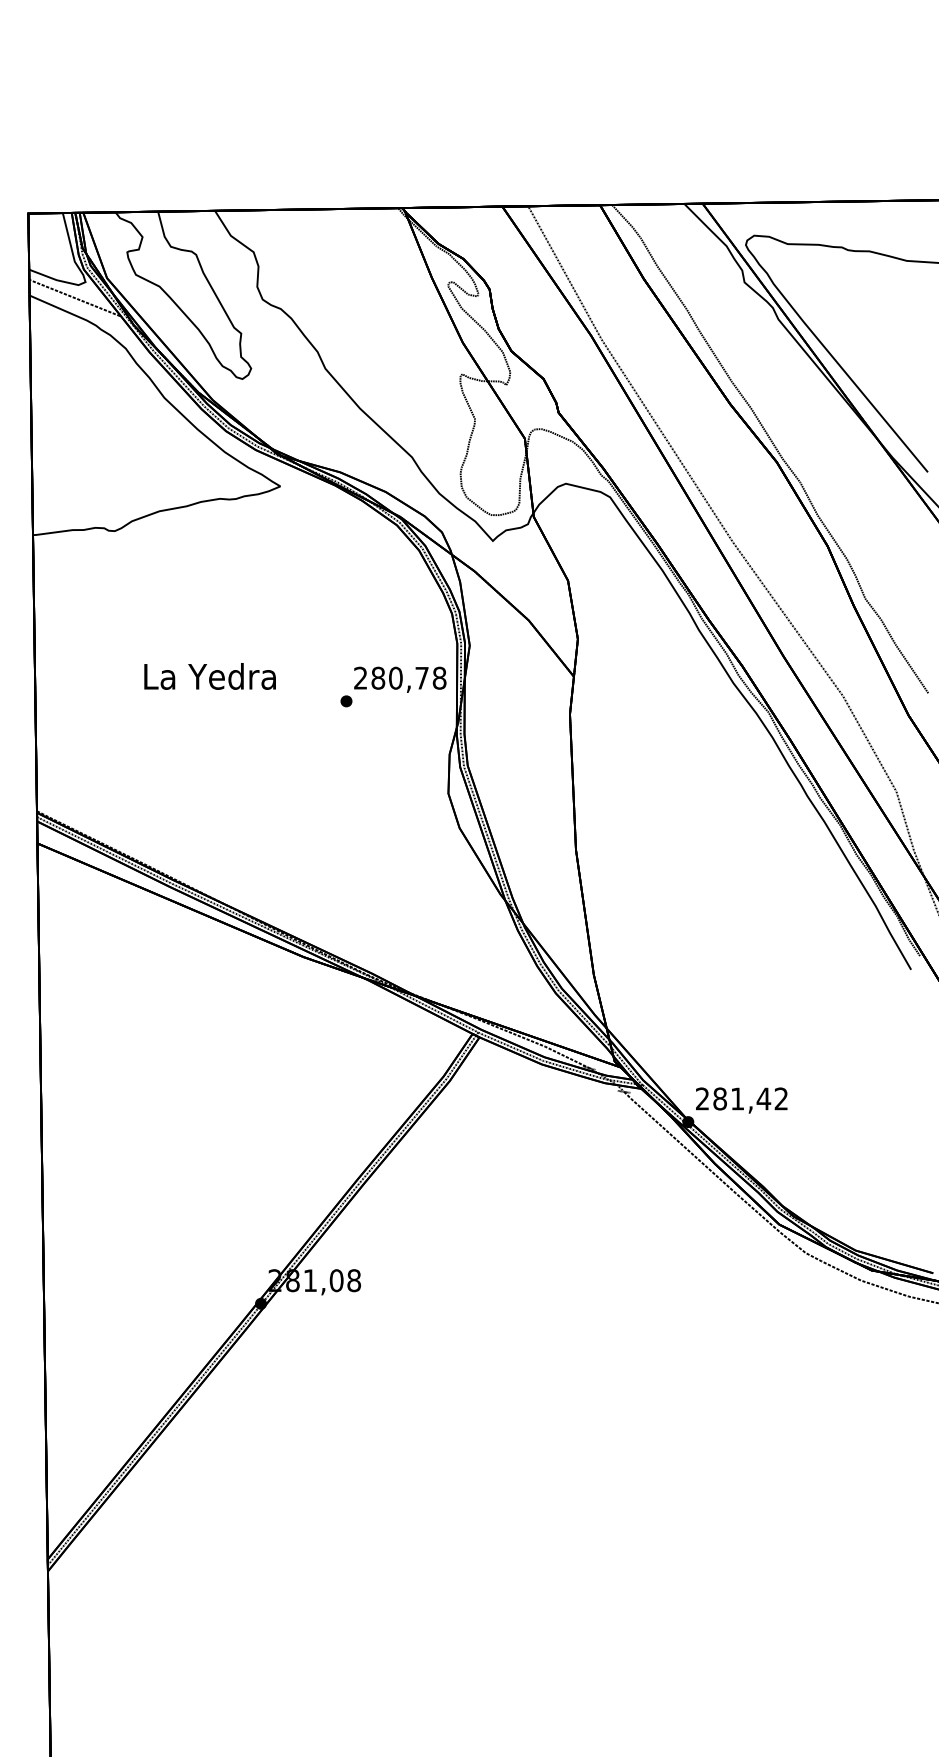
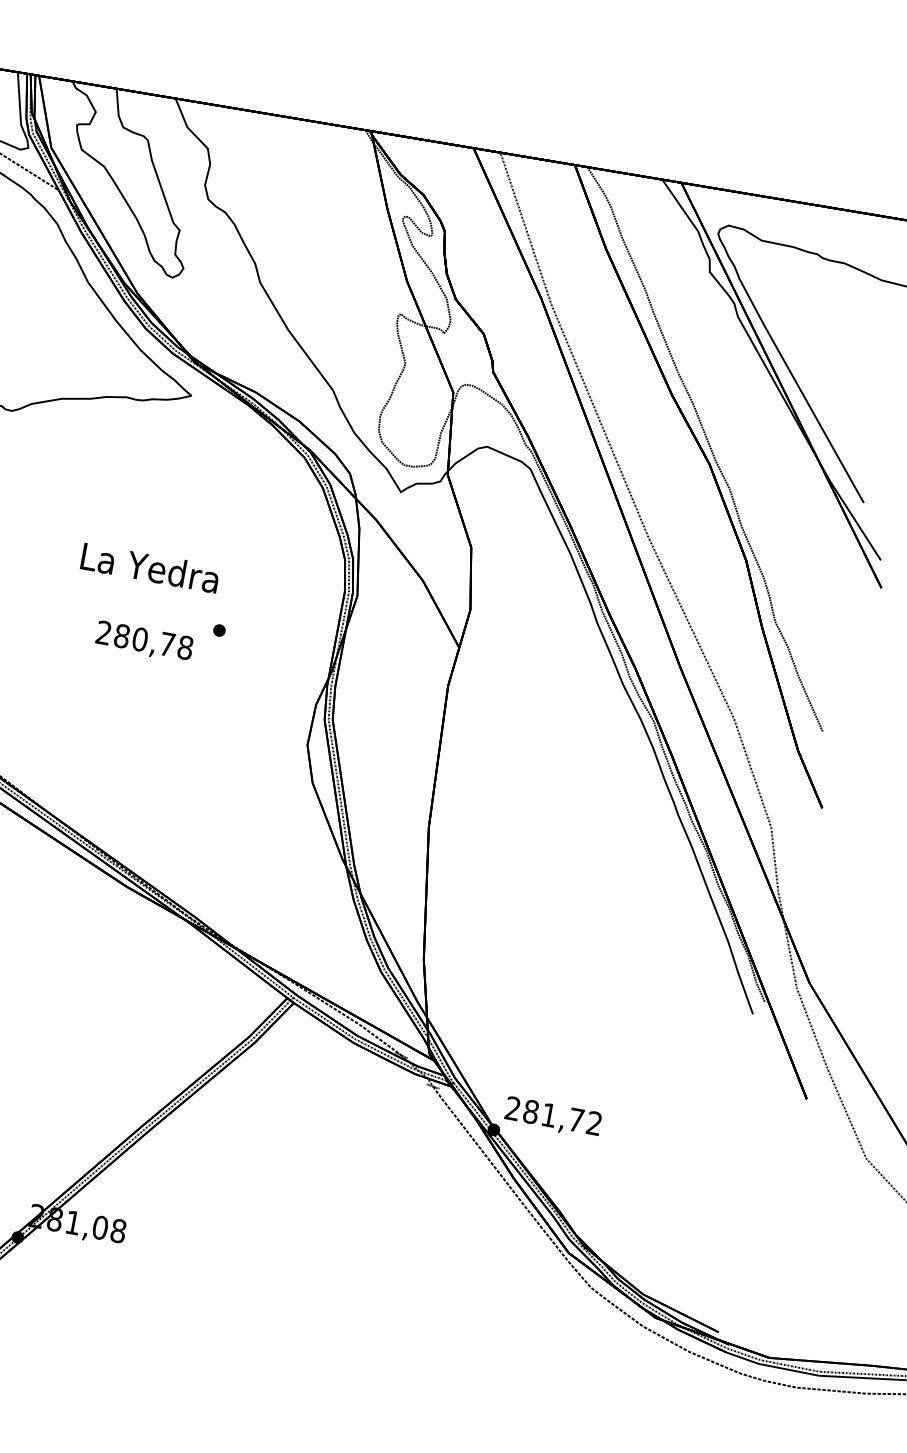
text: (209, 676) -> (149, 567), moved
text: (400, 679) -> (144, 641), moved
text: (763, 1098) -> (576, 1119), 281,42 -> 281,72

